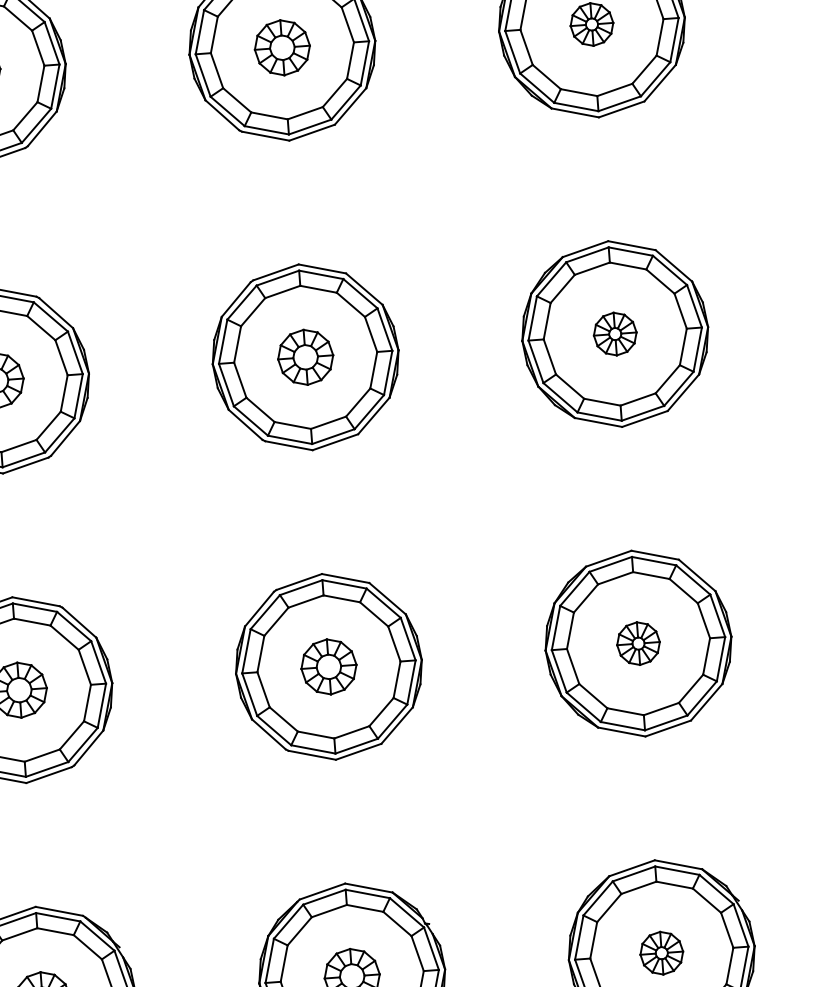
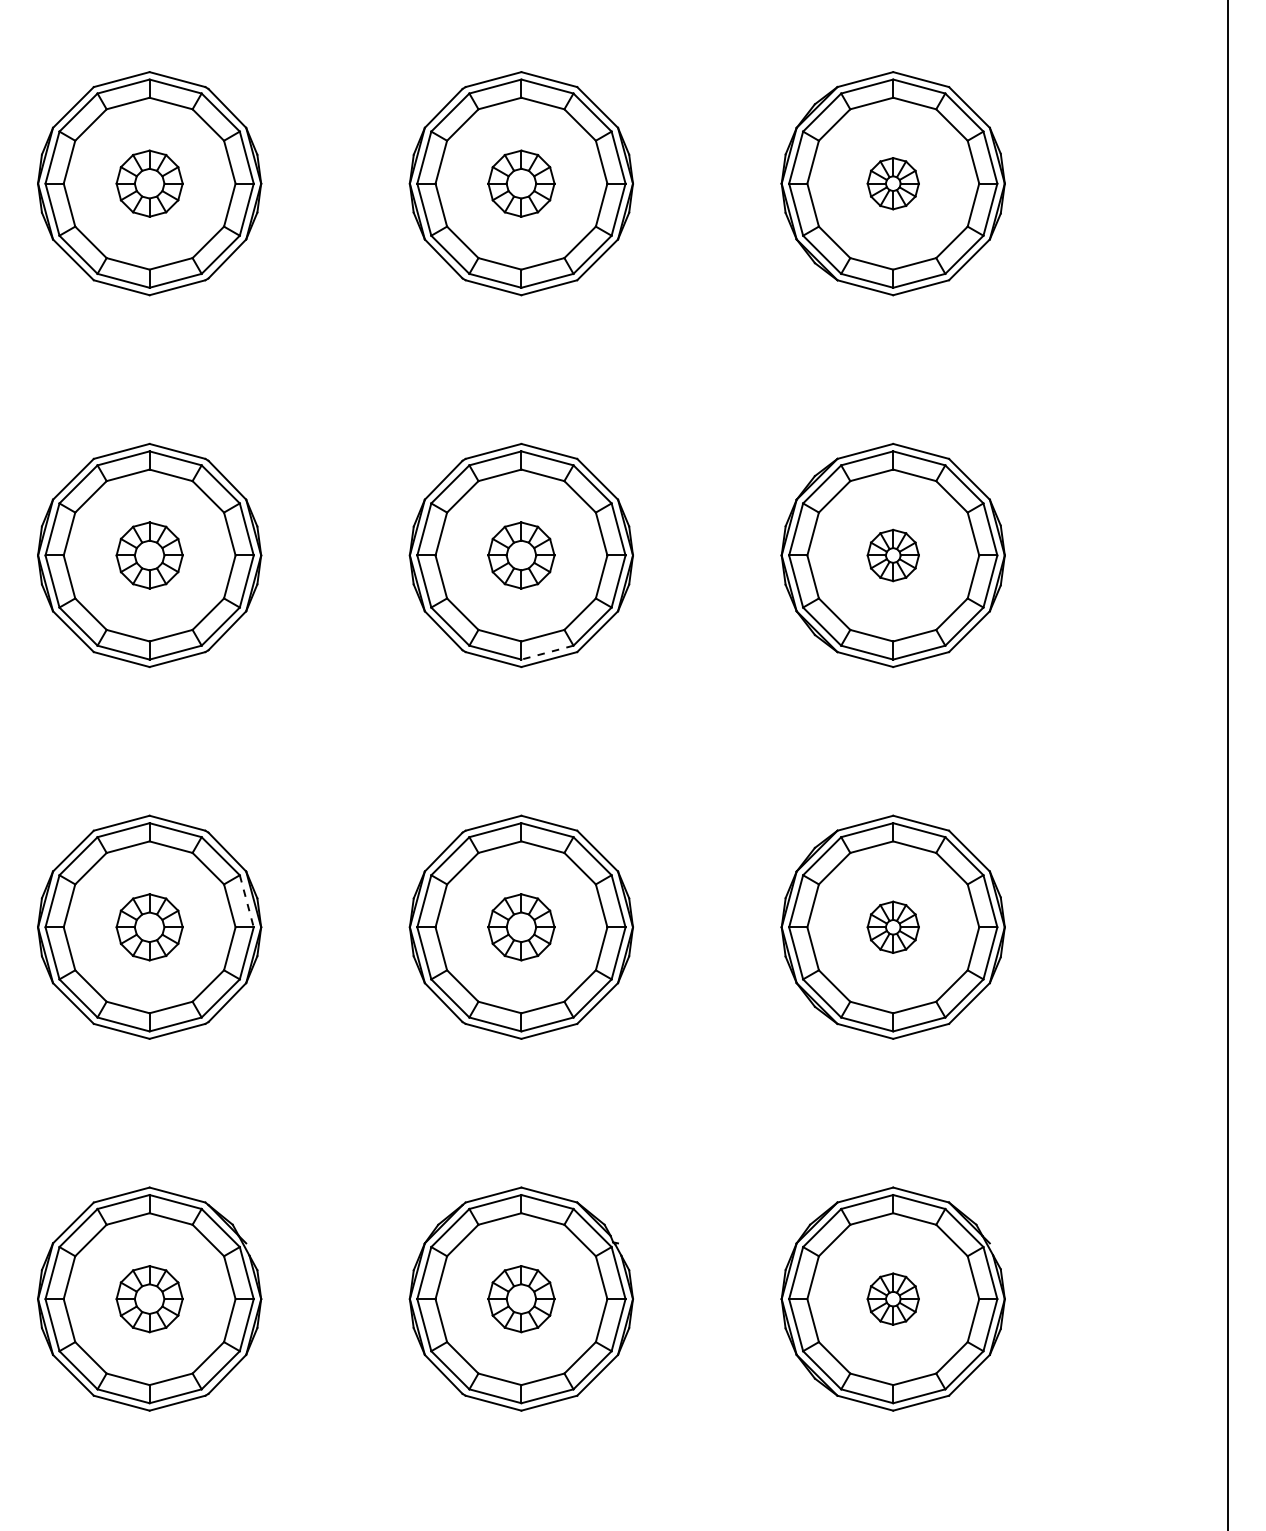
line: (333, 436) -> (547, 652), solid -> dashed
line: (98, 662) -> (246, 901), solid -> dashed

